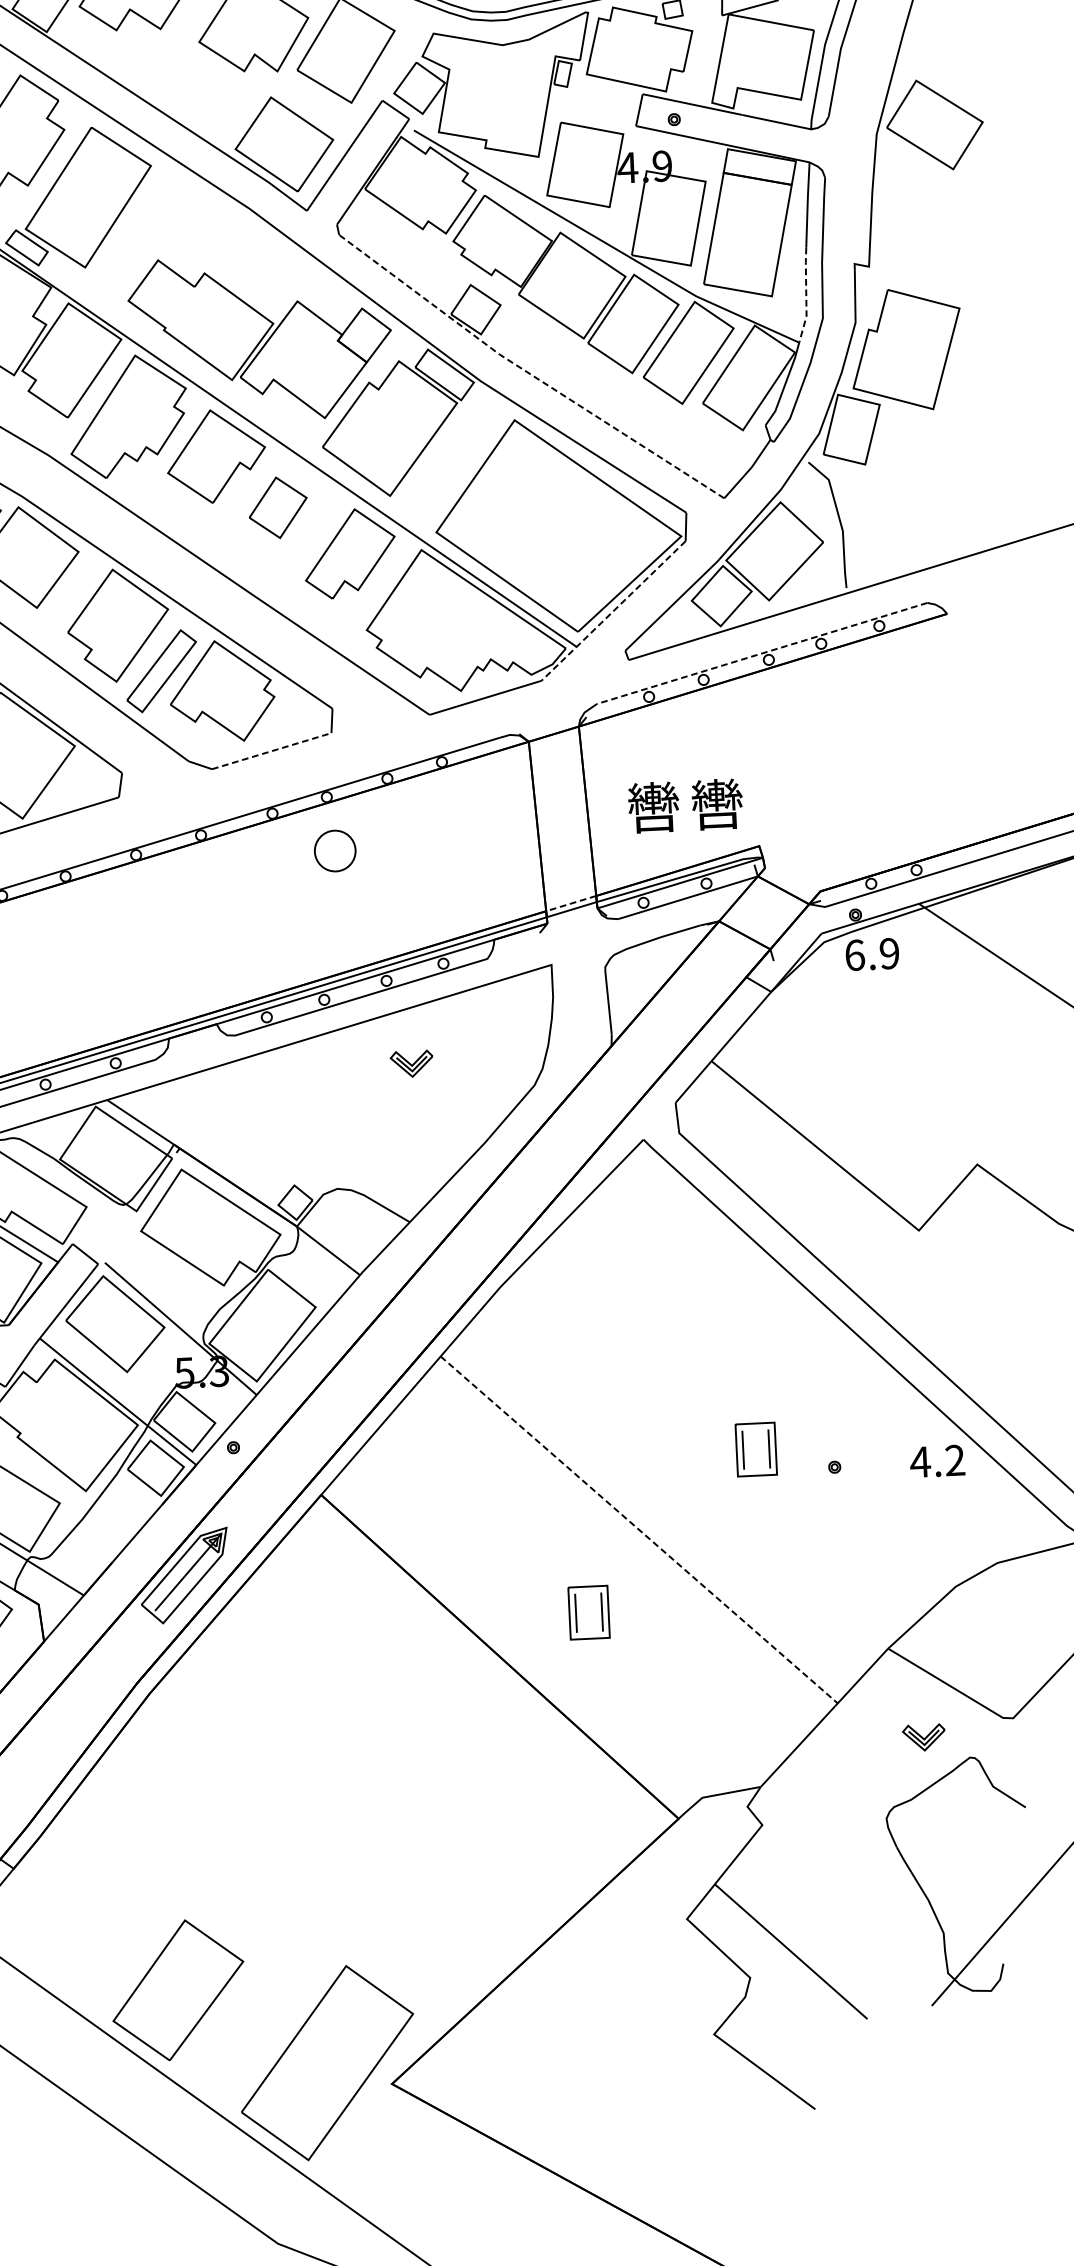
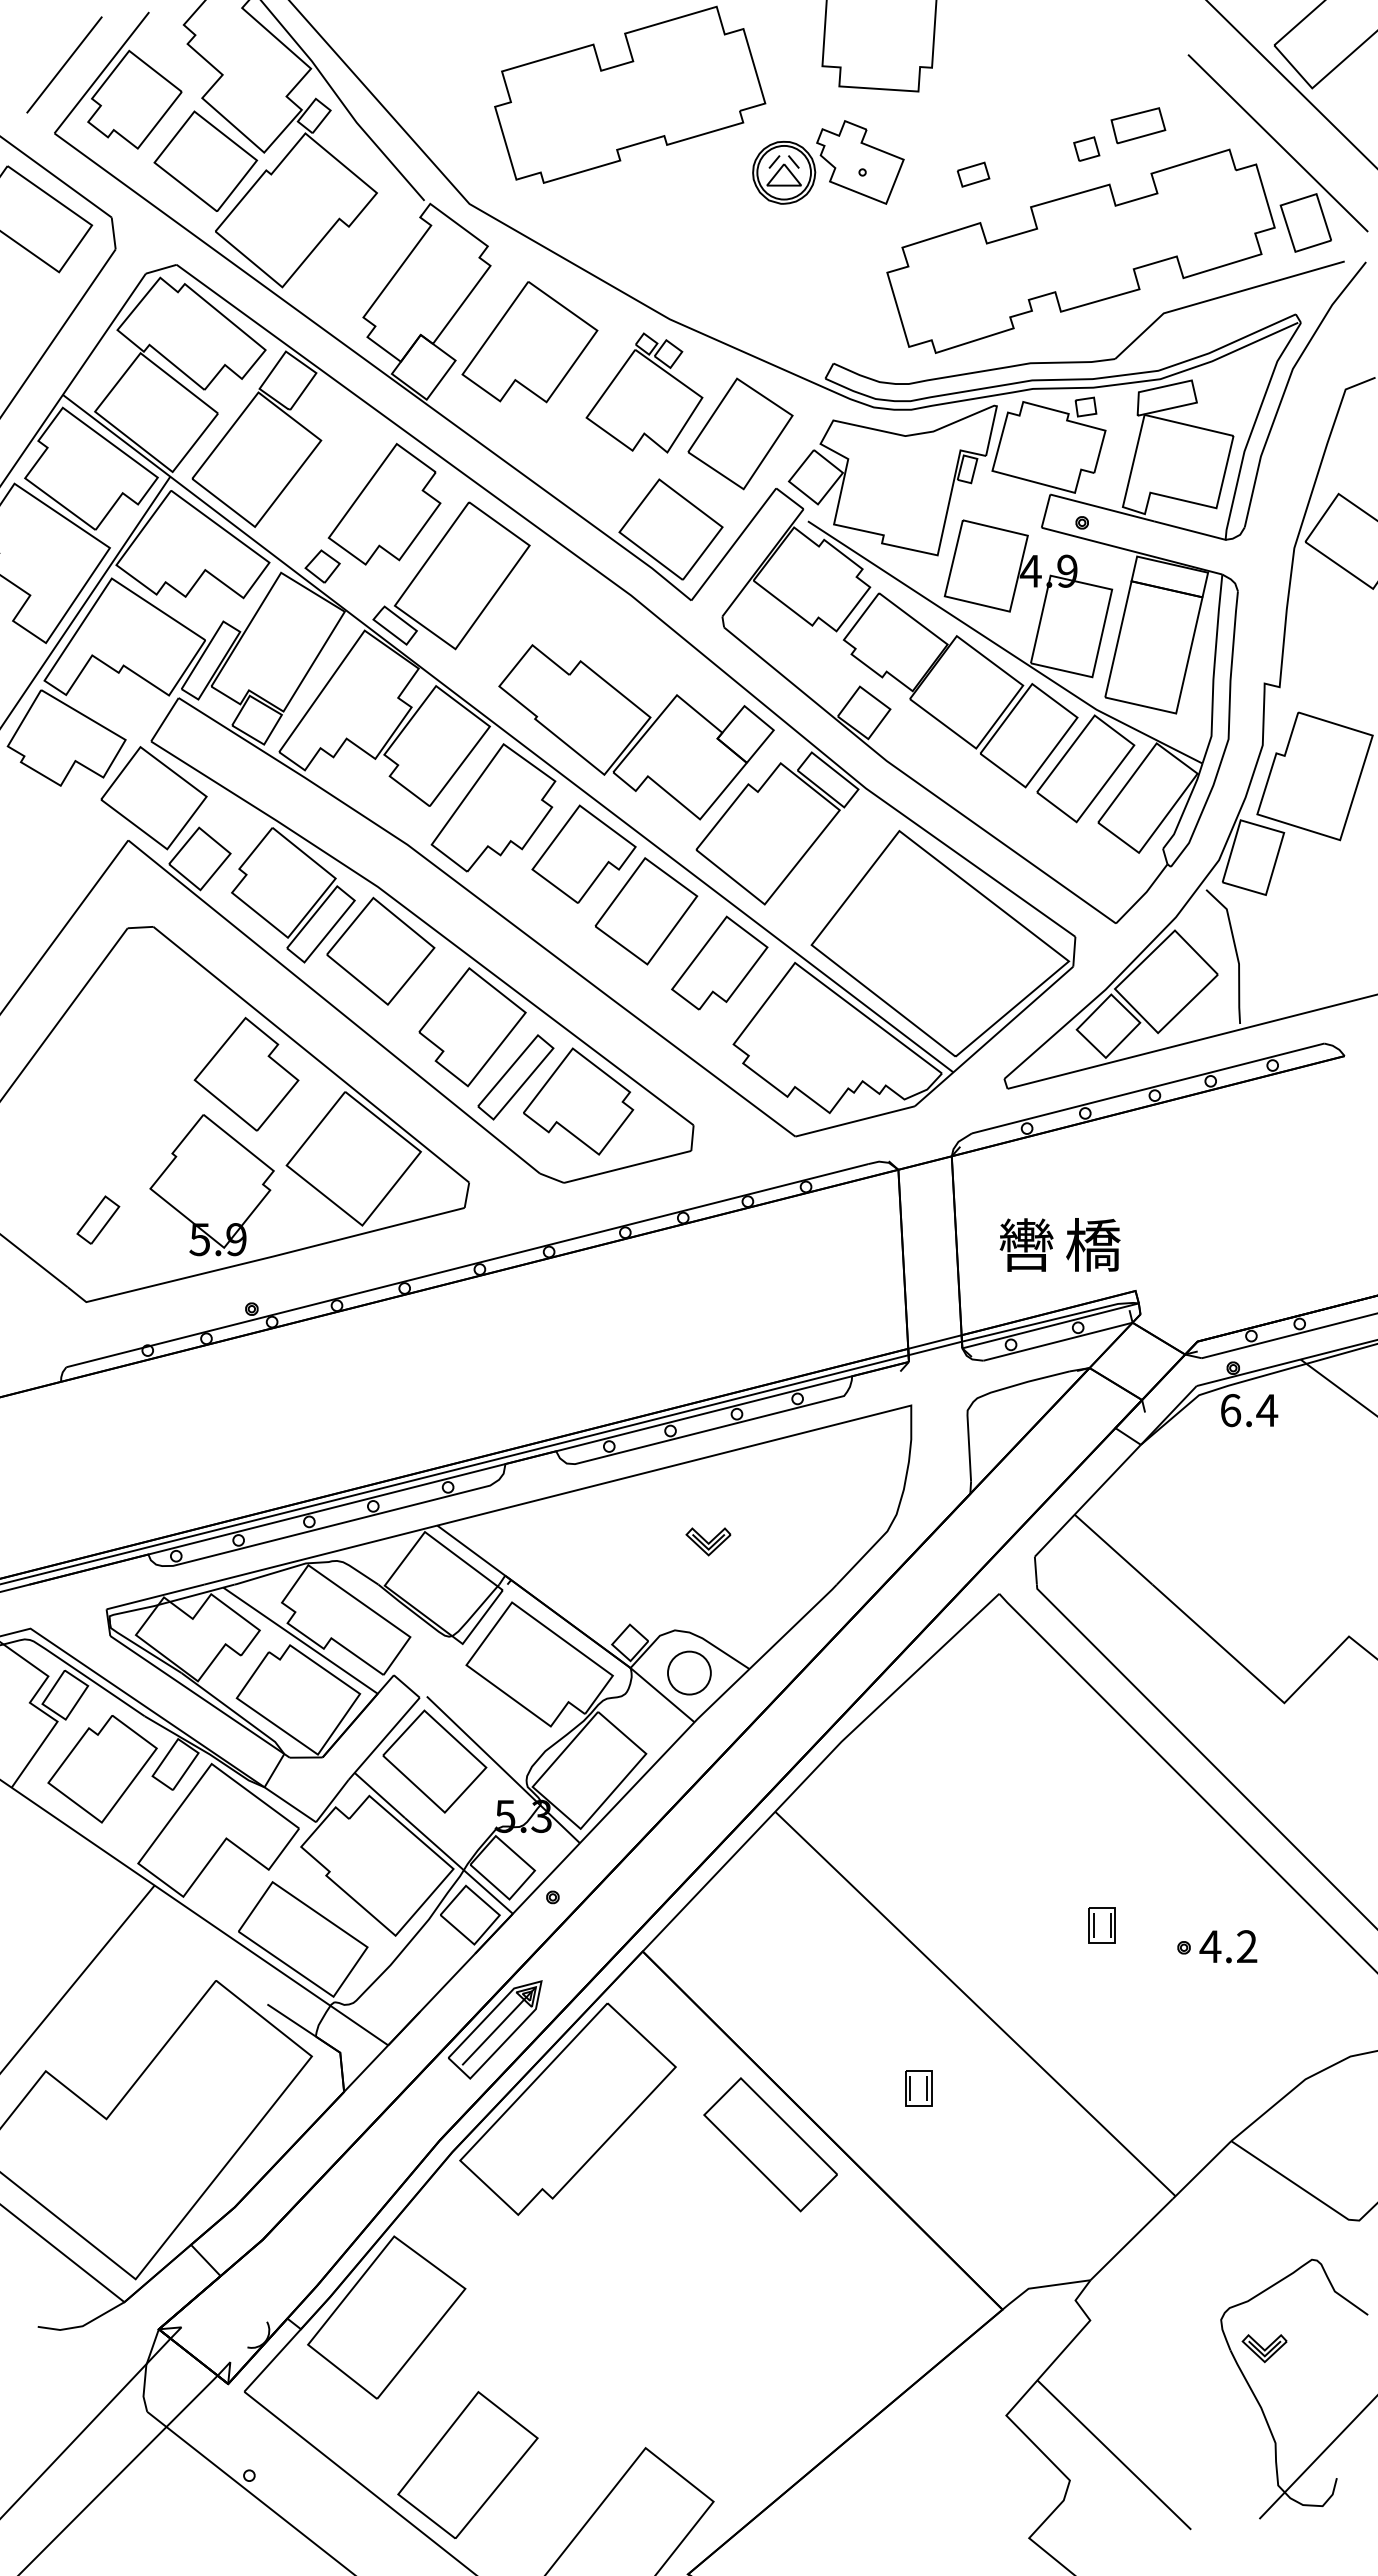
line: (806, 295) -> (1212, 714), dashed -> solid
line: (526, 371) -> (914, 780), dashed -> solid
part: (278, 507) -> (646, 911), size x1.67
line: (613, 611) -> (993, 1037), dashed -> solid
line: (762, 653) -> (1148, 1088), dashed -> solid
line: (271, 750) -> (627, 1166), dashed -> solid
text: (717, 803) -> (1093, 1244), 轡 -> 橋
part: (335, 850) -> (689, 1672), moved
line: (570, 904) -> (934, 1342), dashed -> solid
text: (889, 953) -> (1267, 1410), 6.9 -> 6.4
part: (411, 1063) -> (708, 1541), moved
part: (755, 1449) -> (1101, 1925), size x0.62
text: (937, 1461) -> (1228, 1946), moved
line: (639, 1530) -> (975, 2004), dashed -> solid
part: (589, 1612) -> (918, 2088), size x0.62
part: (256, 1647) -> (567, 2108), added
part: (451, 1672) -> (770, 2144), added
part: (923, 1737) -> (1264, 2348), moved
part: (94, 1853) -> (386, 2317), added

